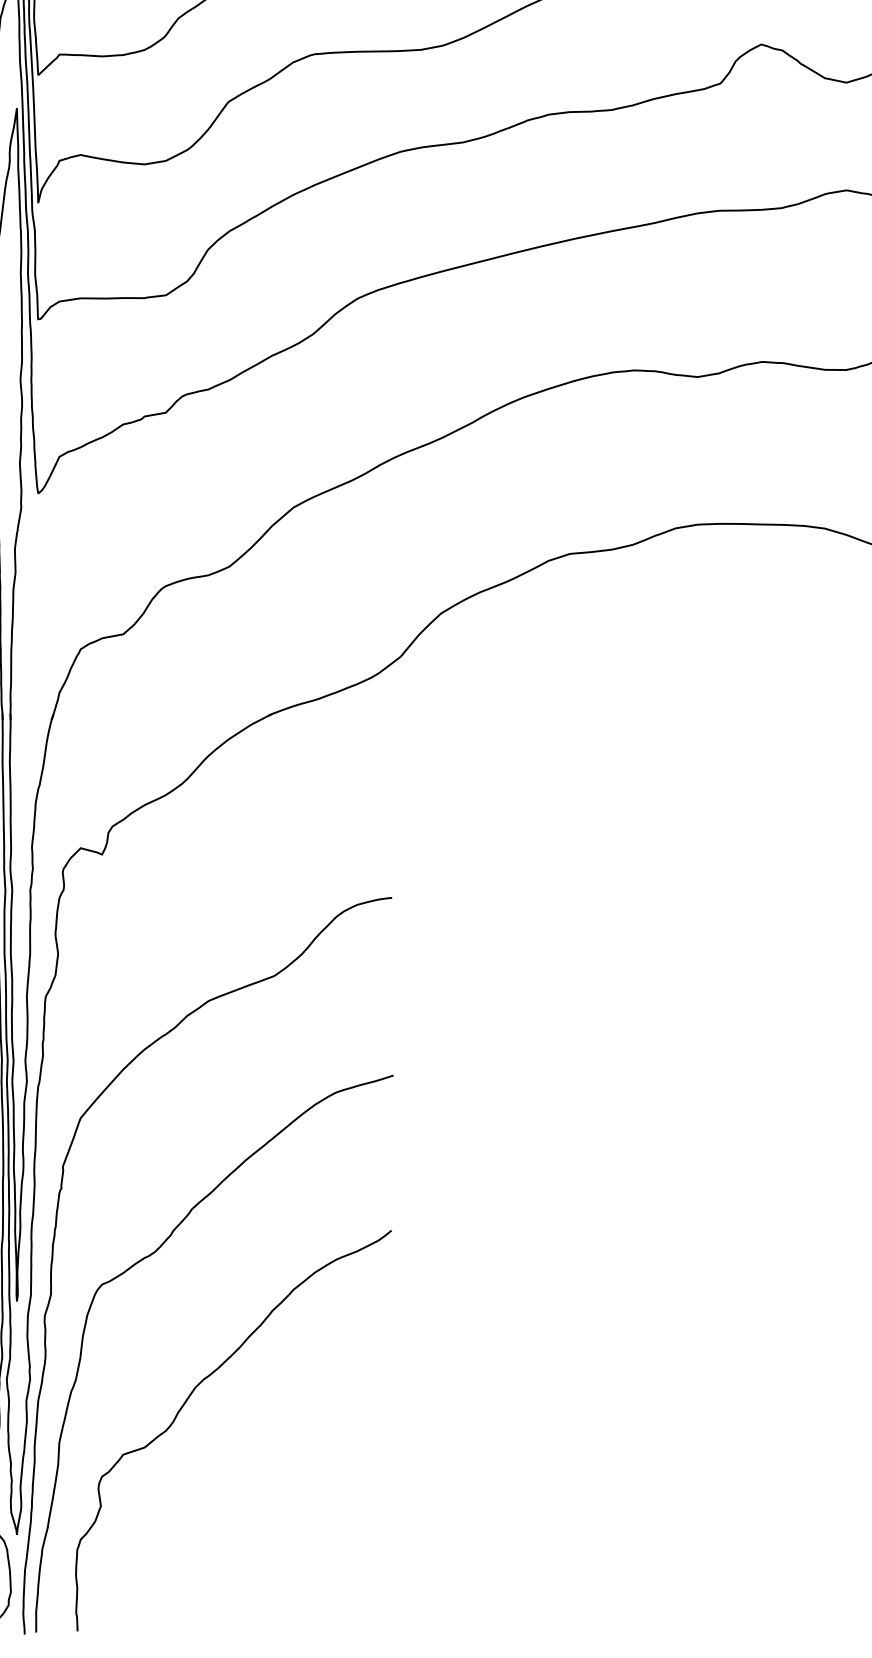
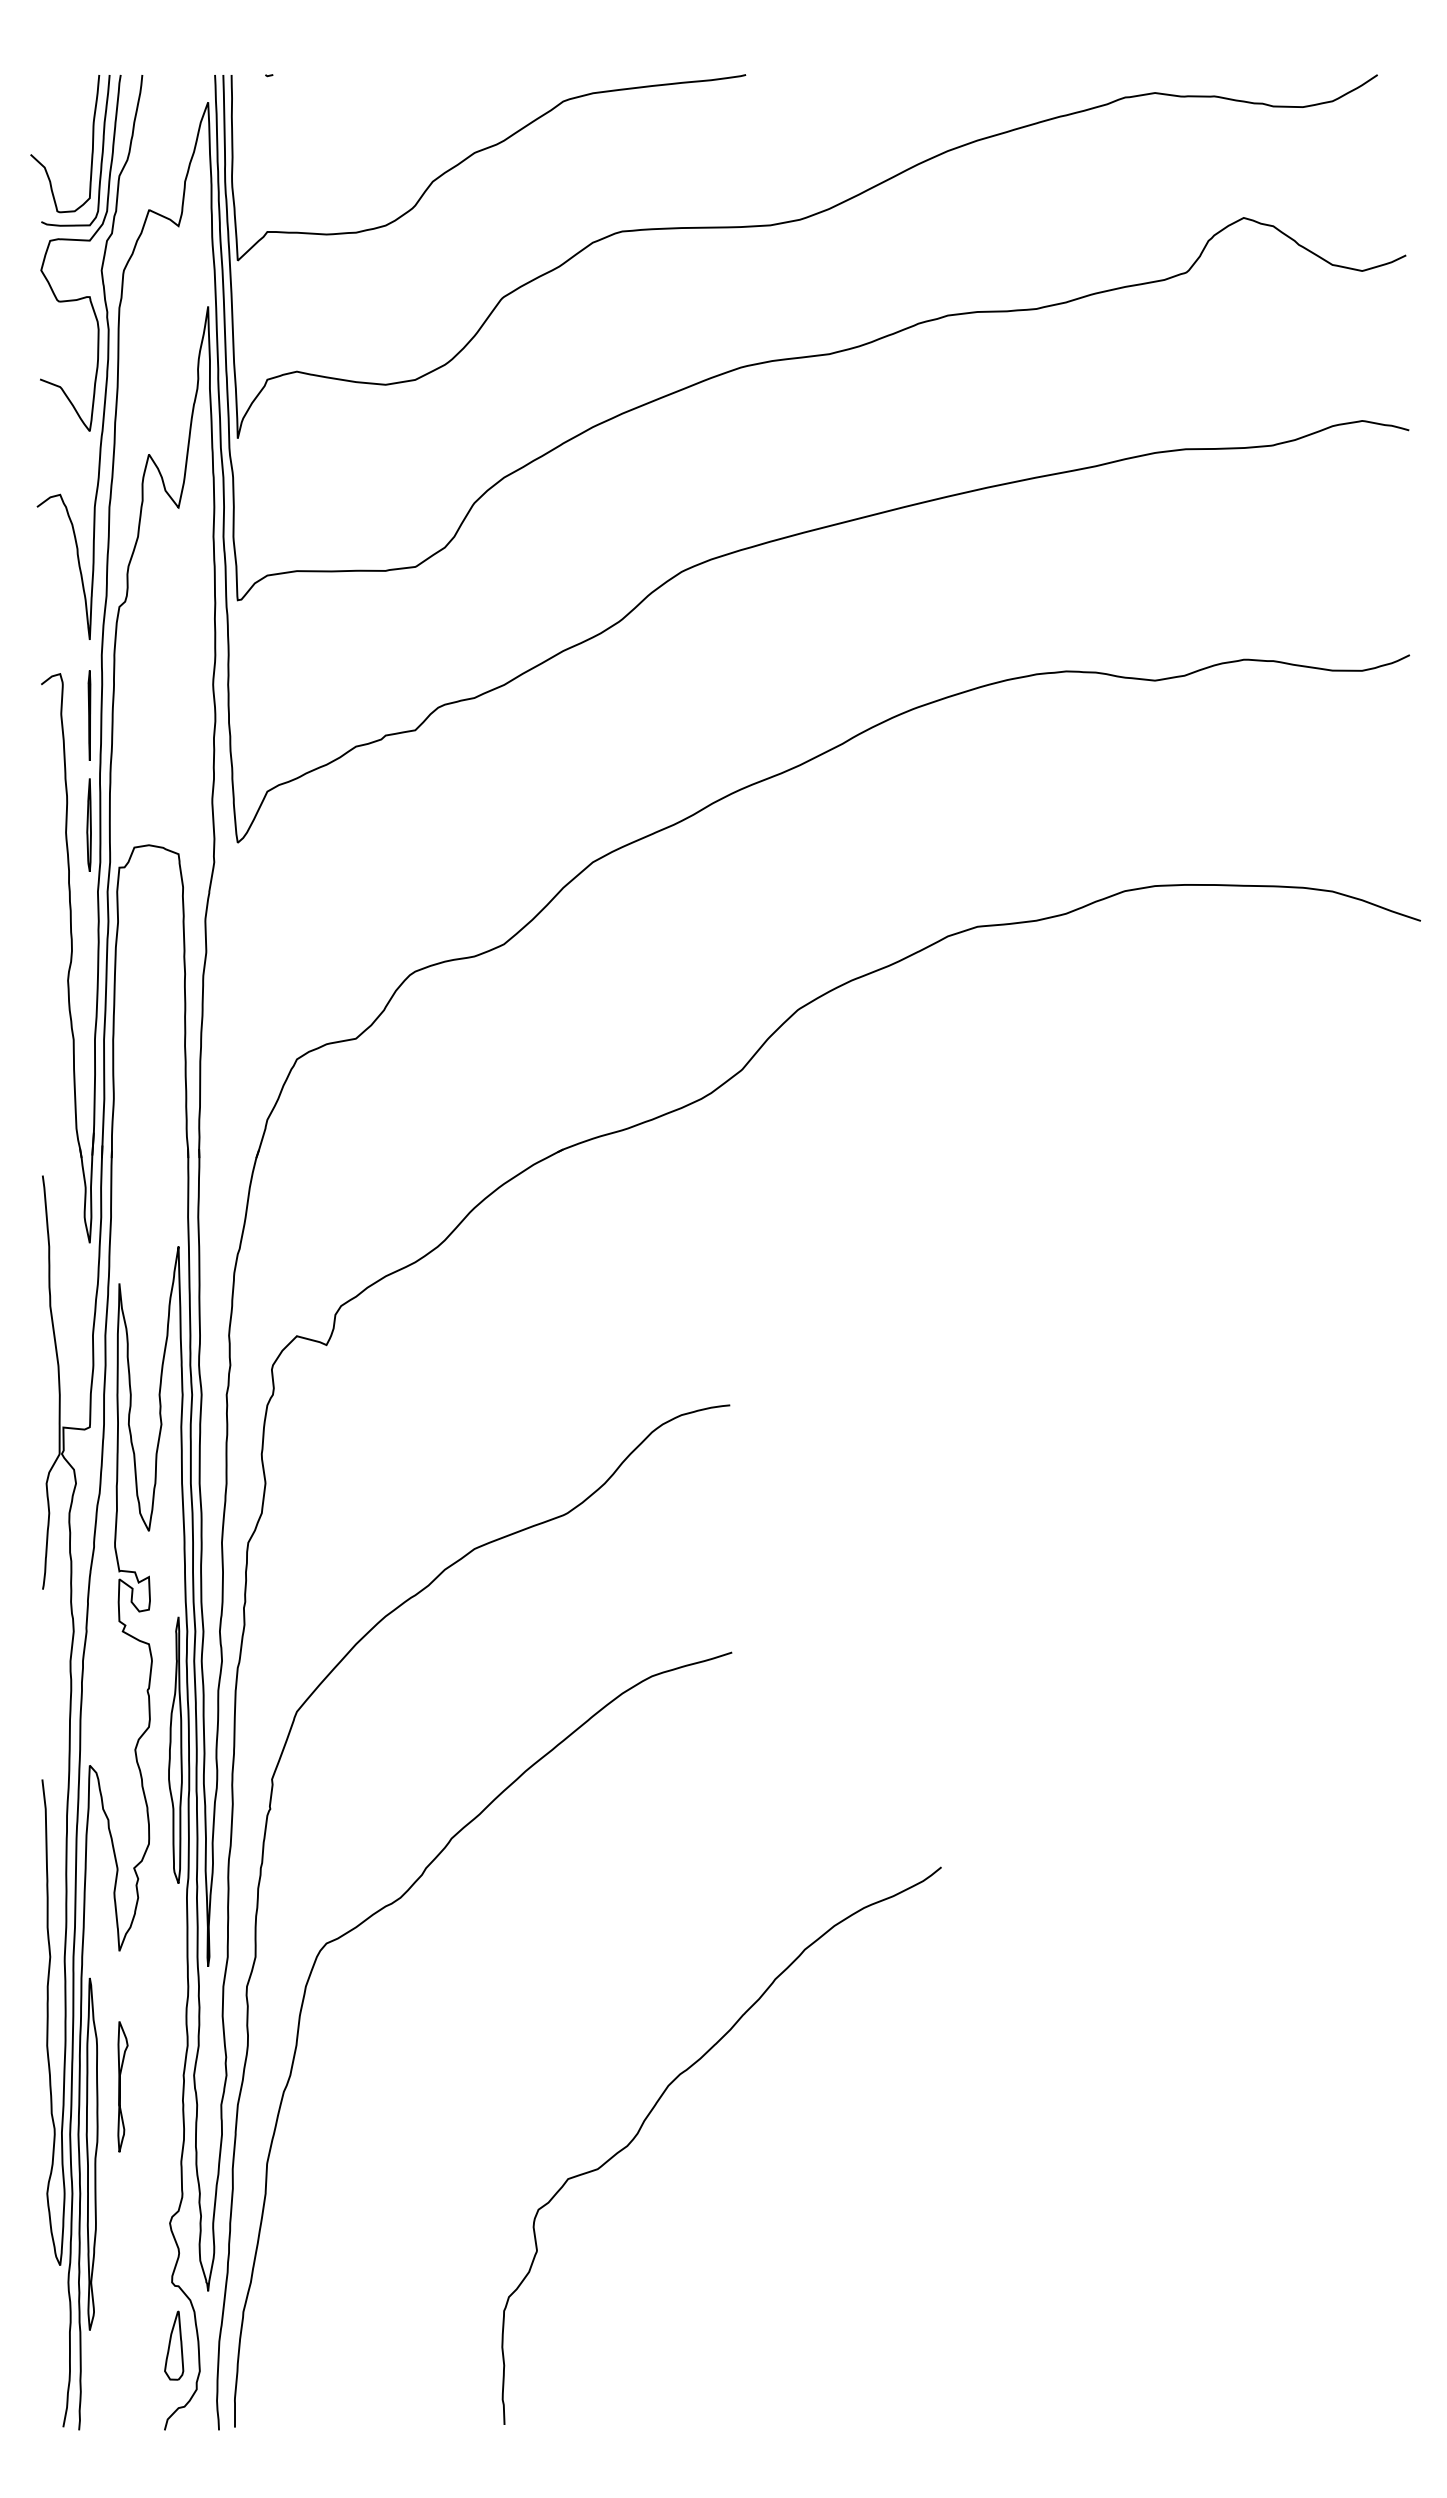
curve: (188, 1399) -> (658, 2102), moved

